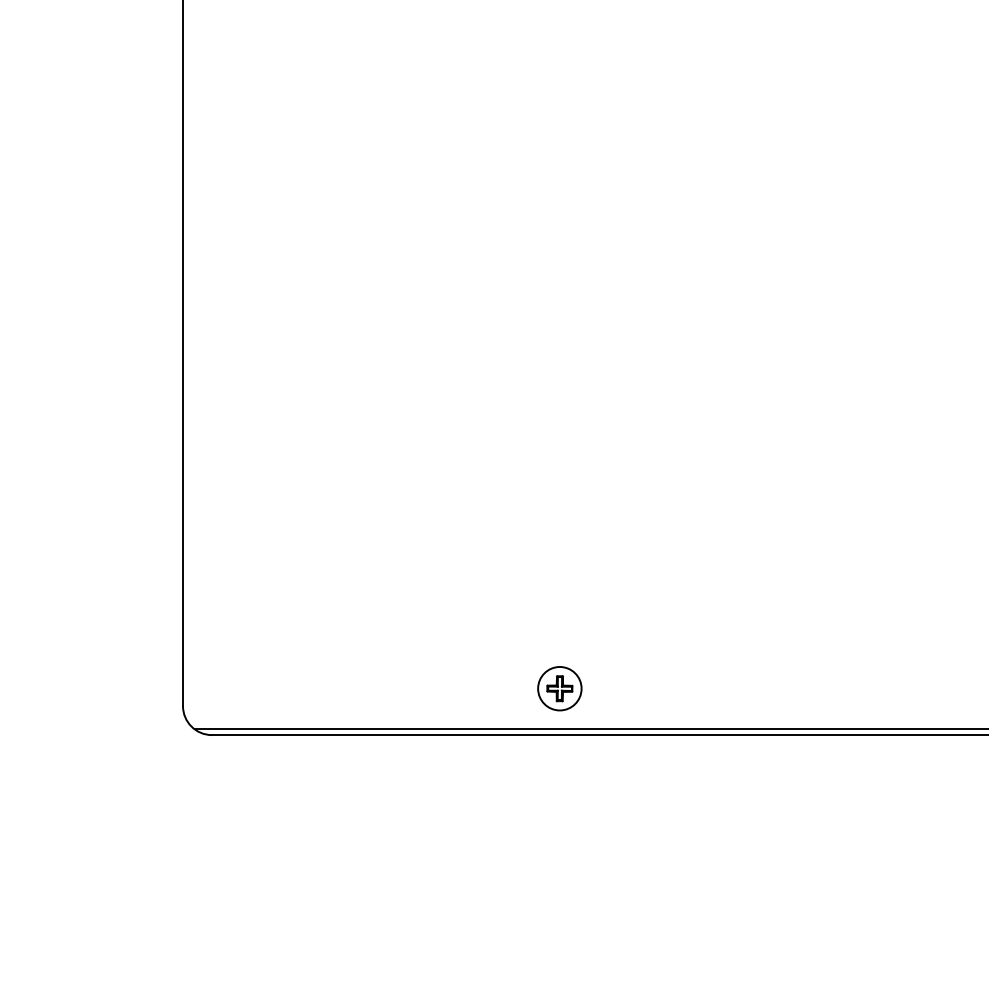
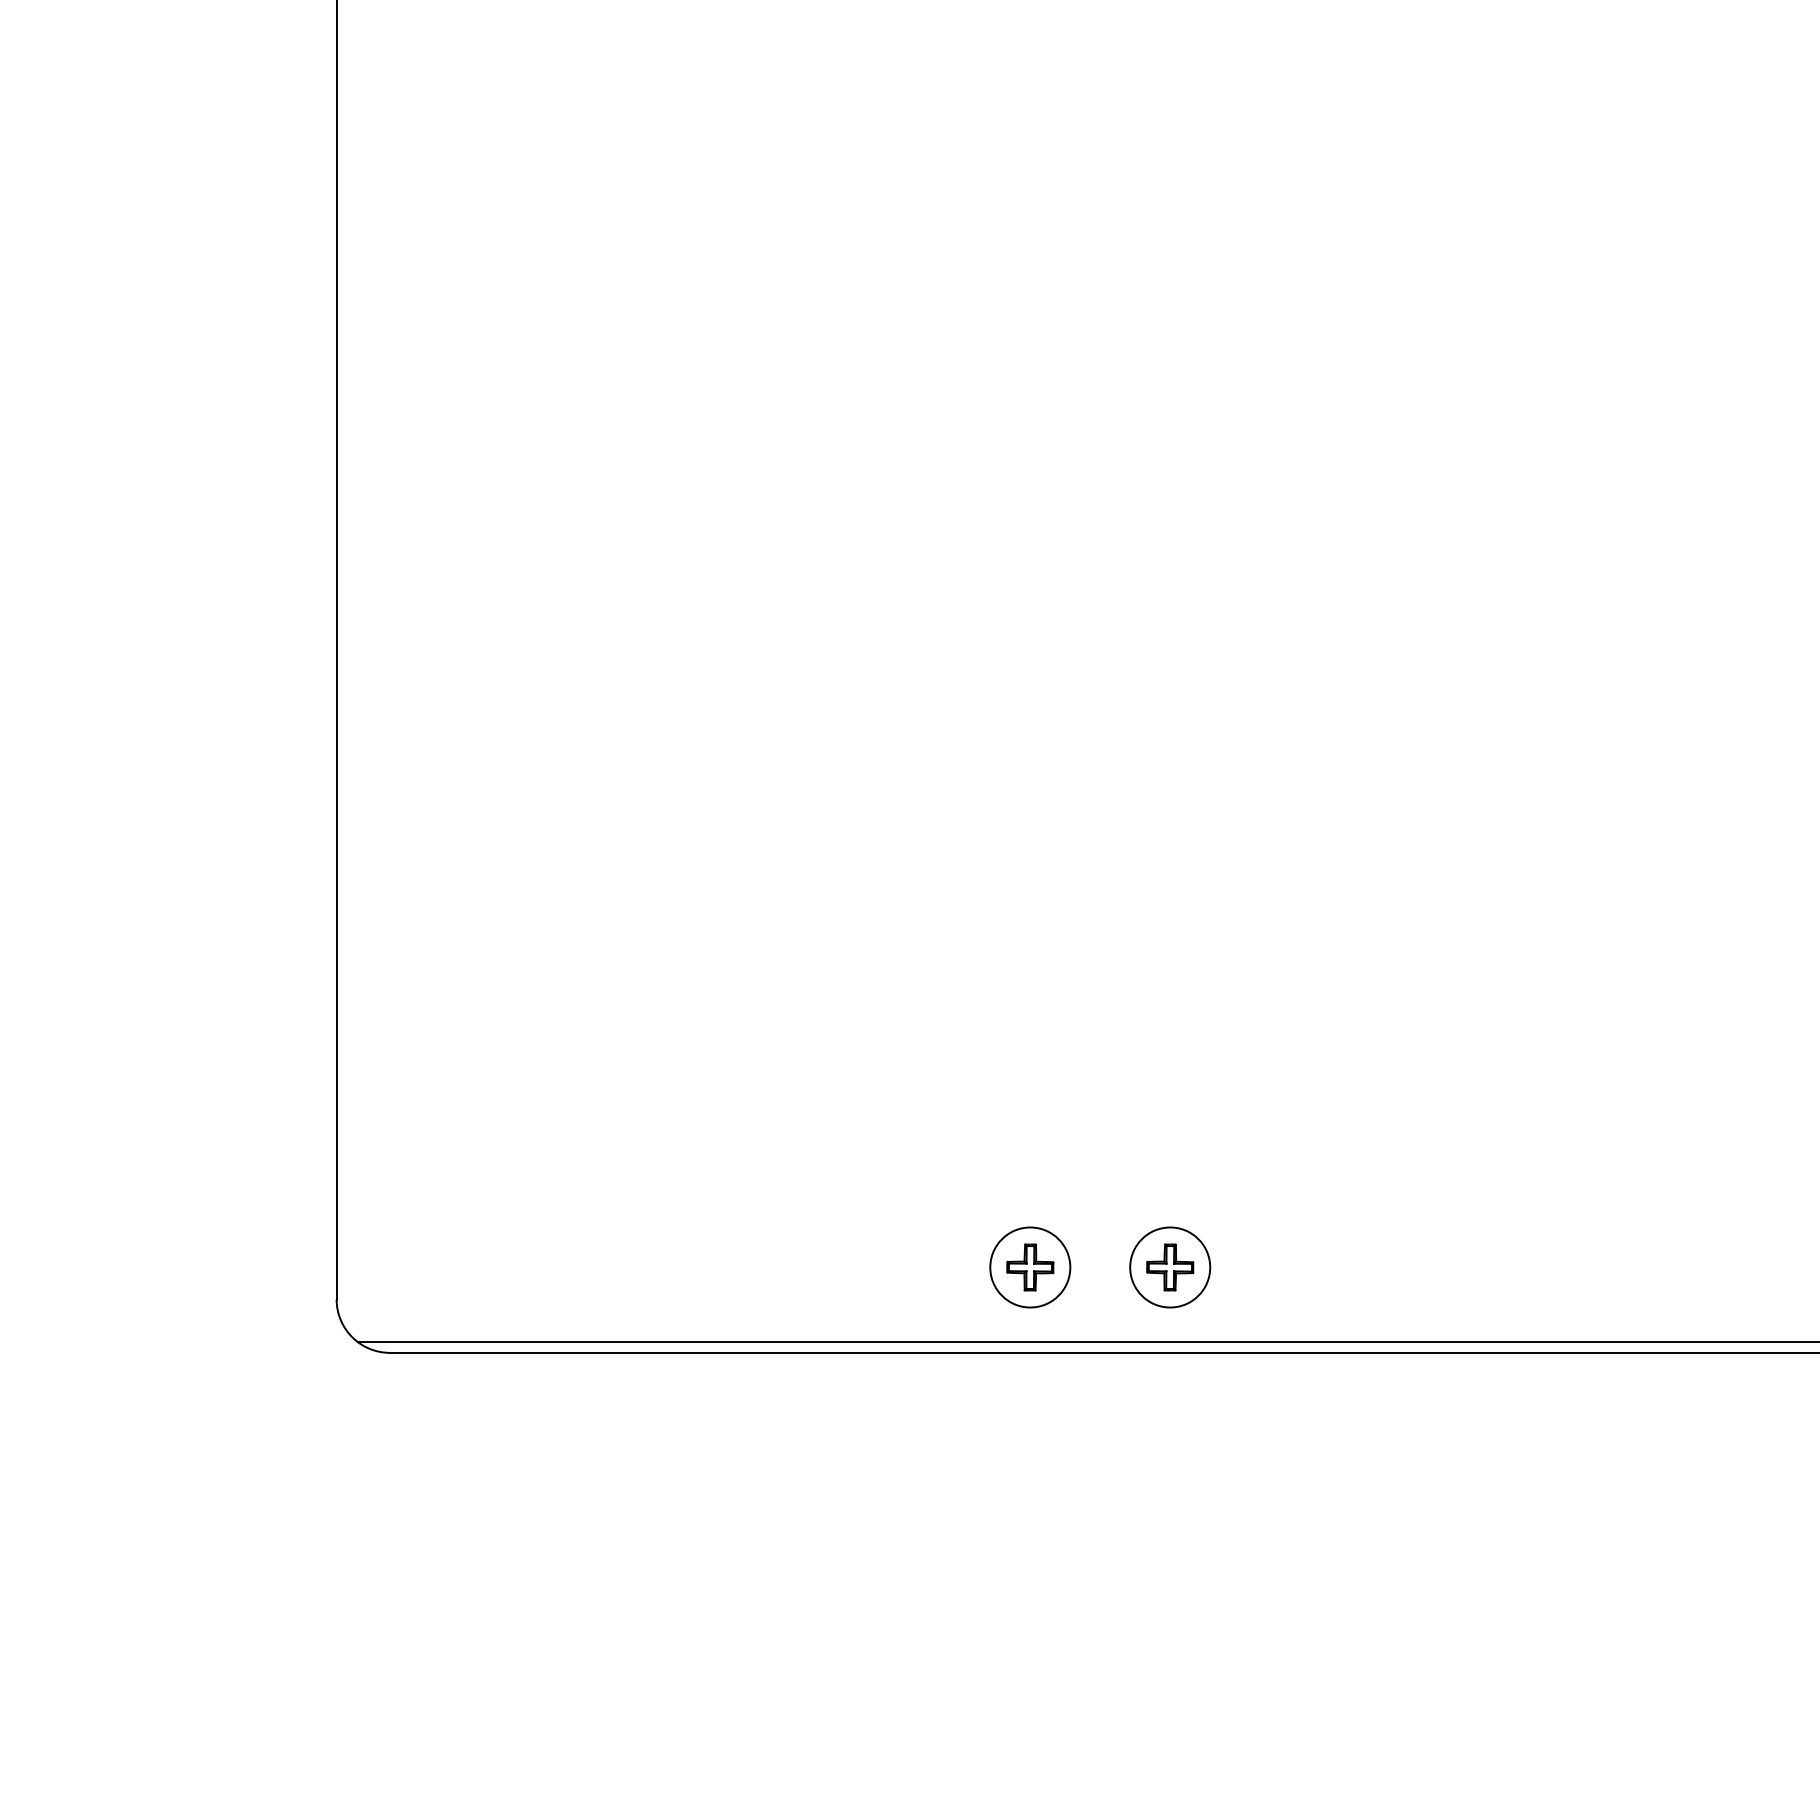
part: (635, 688) -> (1169, 1267), added

